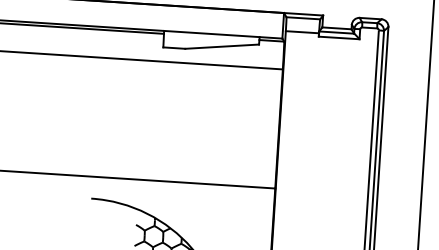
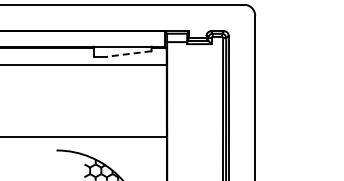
line: (220, 47) -> (128, 54), solid -> dashed

